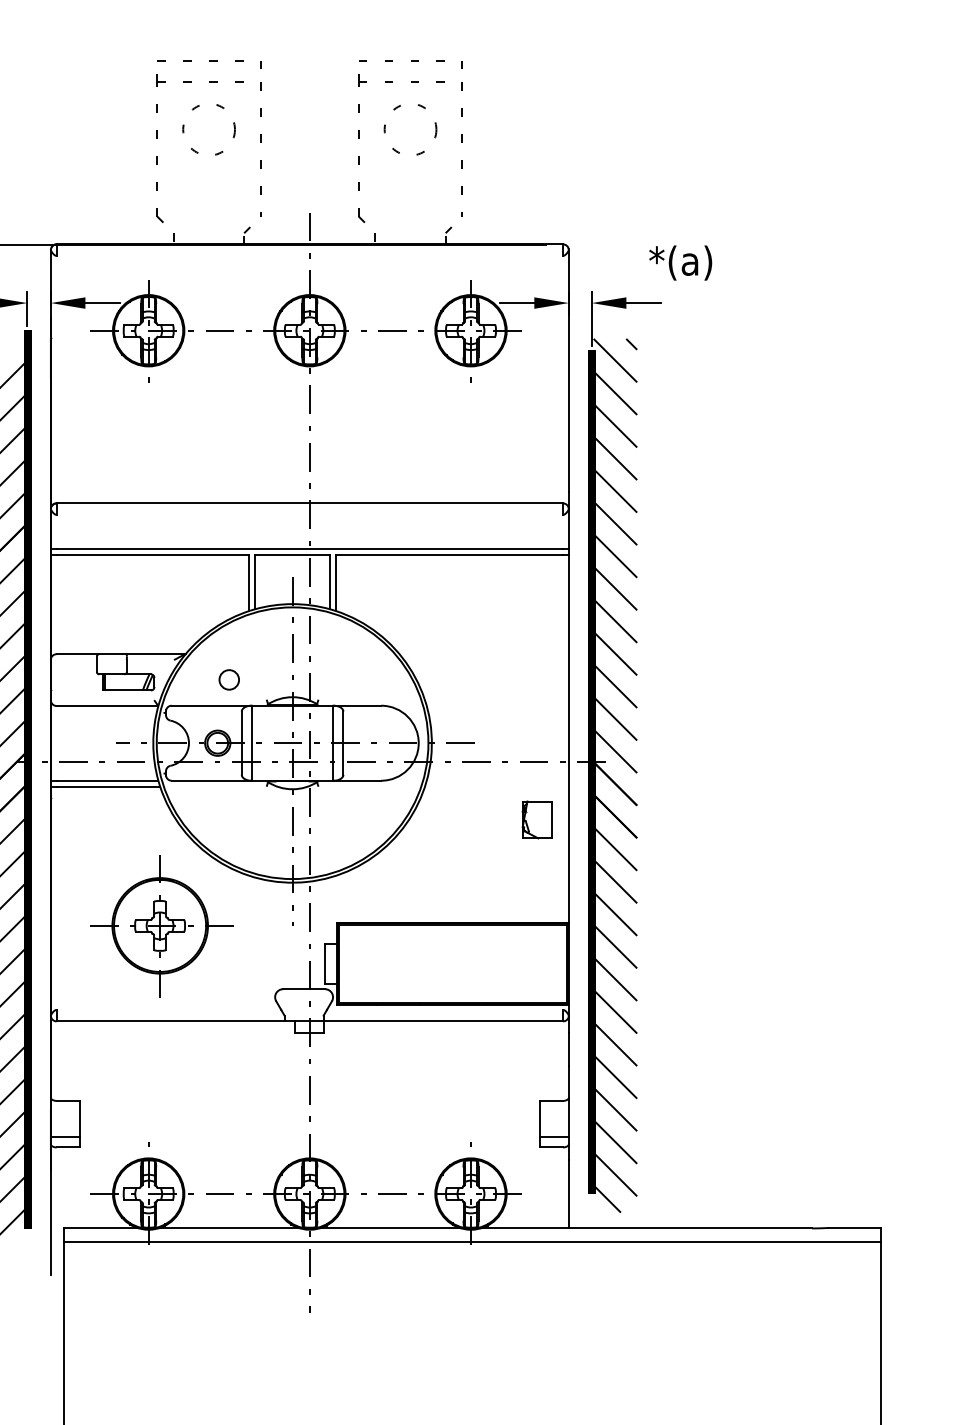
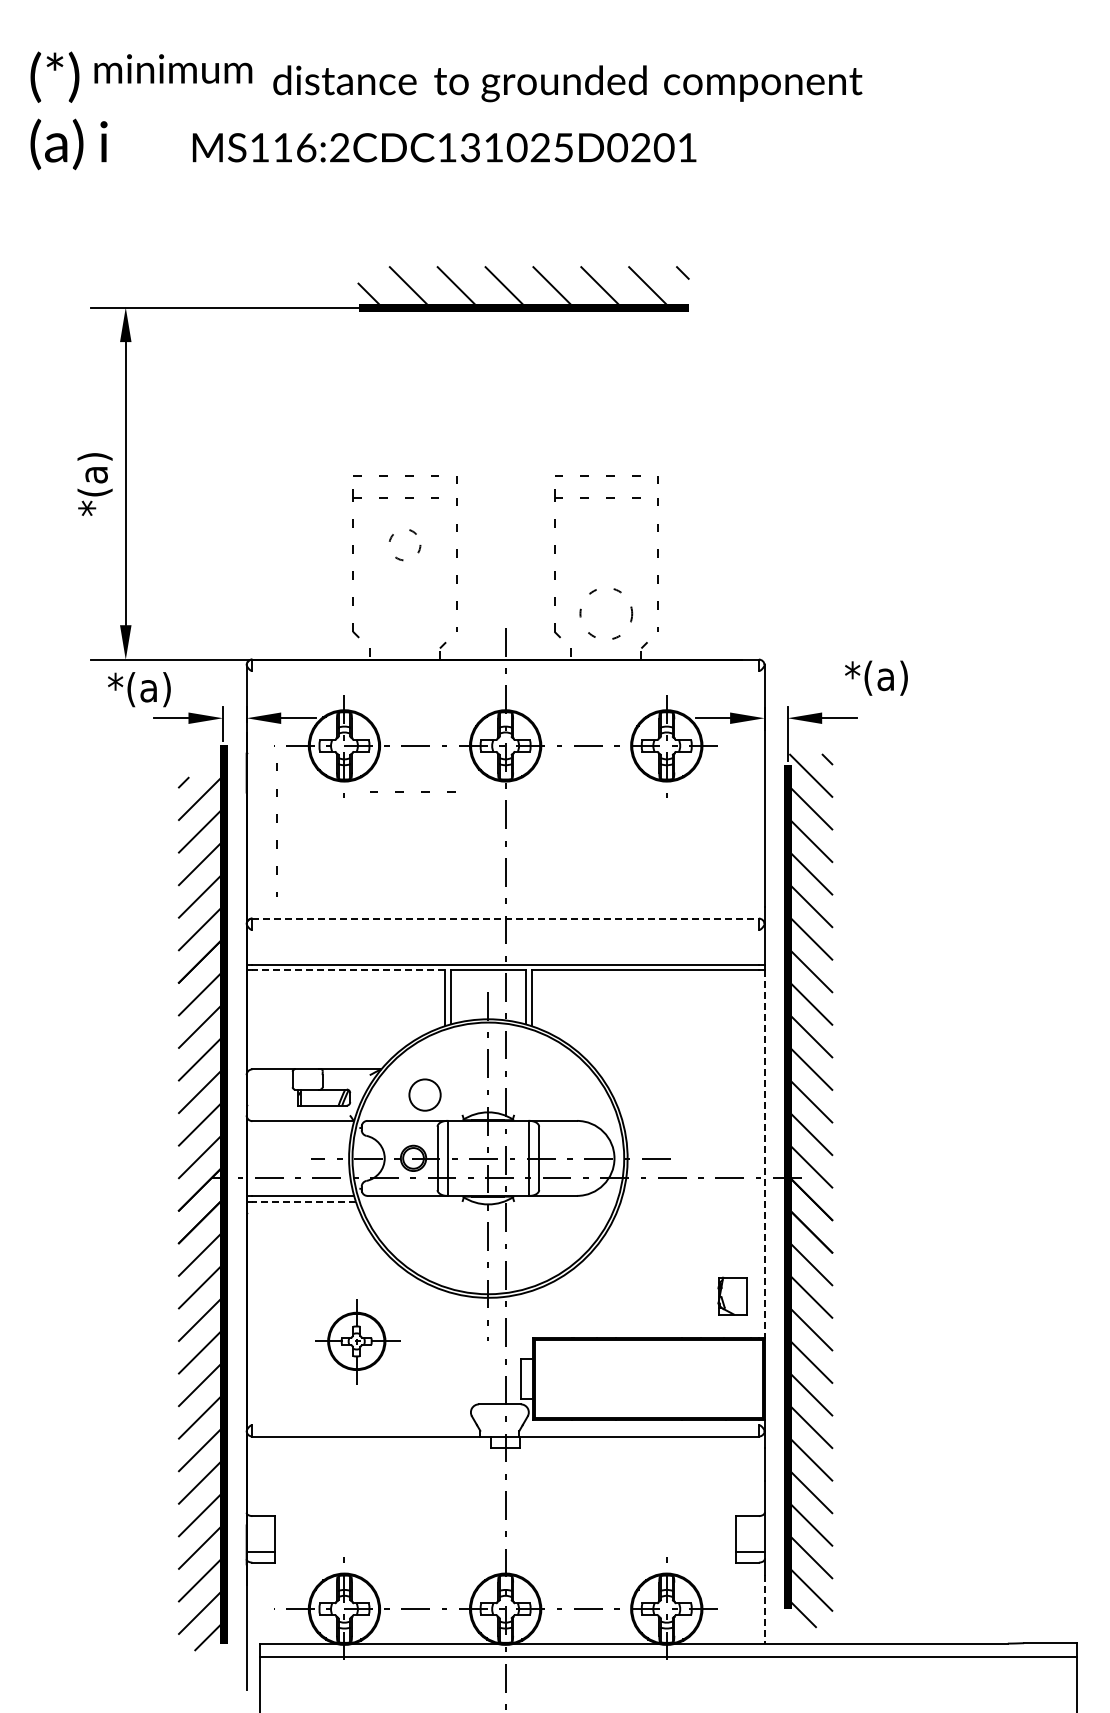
circle: (208, 129) -> (404, 544), size x0.6
circle: (410, 129) -> (606, 613), moved
line: (207, 376) -> (403, 791), added
line: (80, 407) -> (276, 822), added
line: (310, 503) -> (506, 918), solid -> dashed
line: (152, 555) -> (348, 970), solid -> dashed
circle: (228, 679) -> (424, 1094), size x1.6
line: (568, 739) -> (764, 1154), solid -> dashed
line: (108, 786) -> (304, 1201), solid -> dashed
part: (536, 819) -> (732, 1295), moved
part: (161, 926) -> (357, 1341), size x0.6
line: (568, 1194) -> (764, 1609), solid -> dashed

